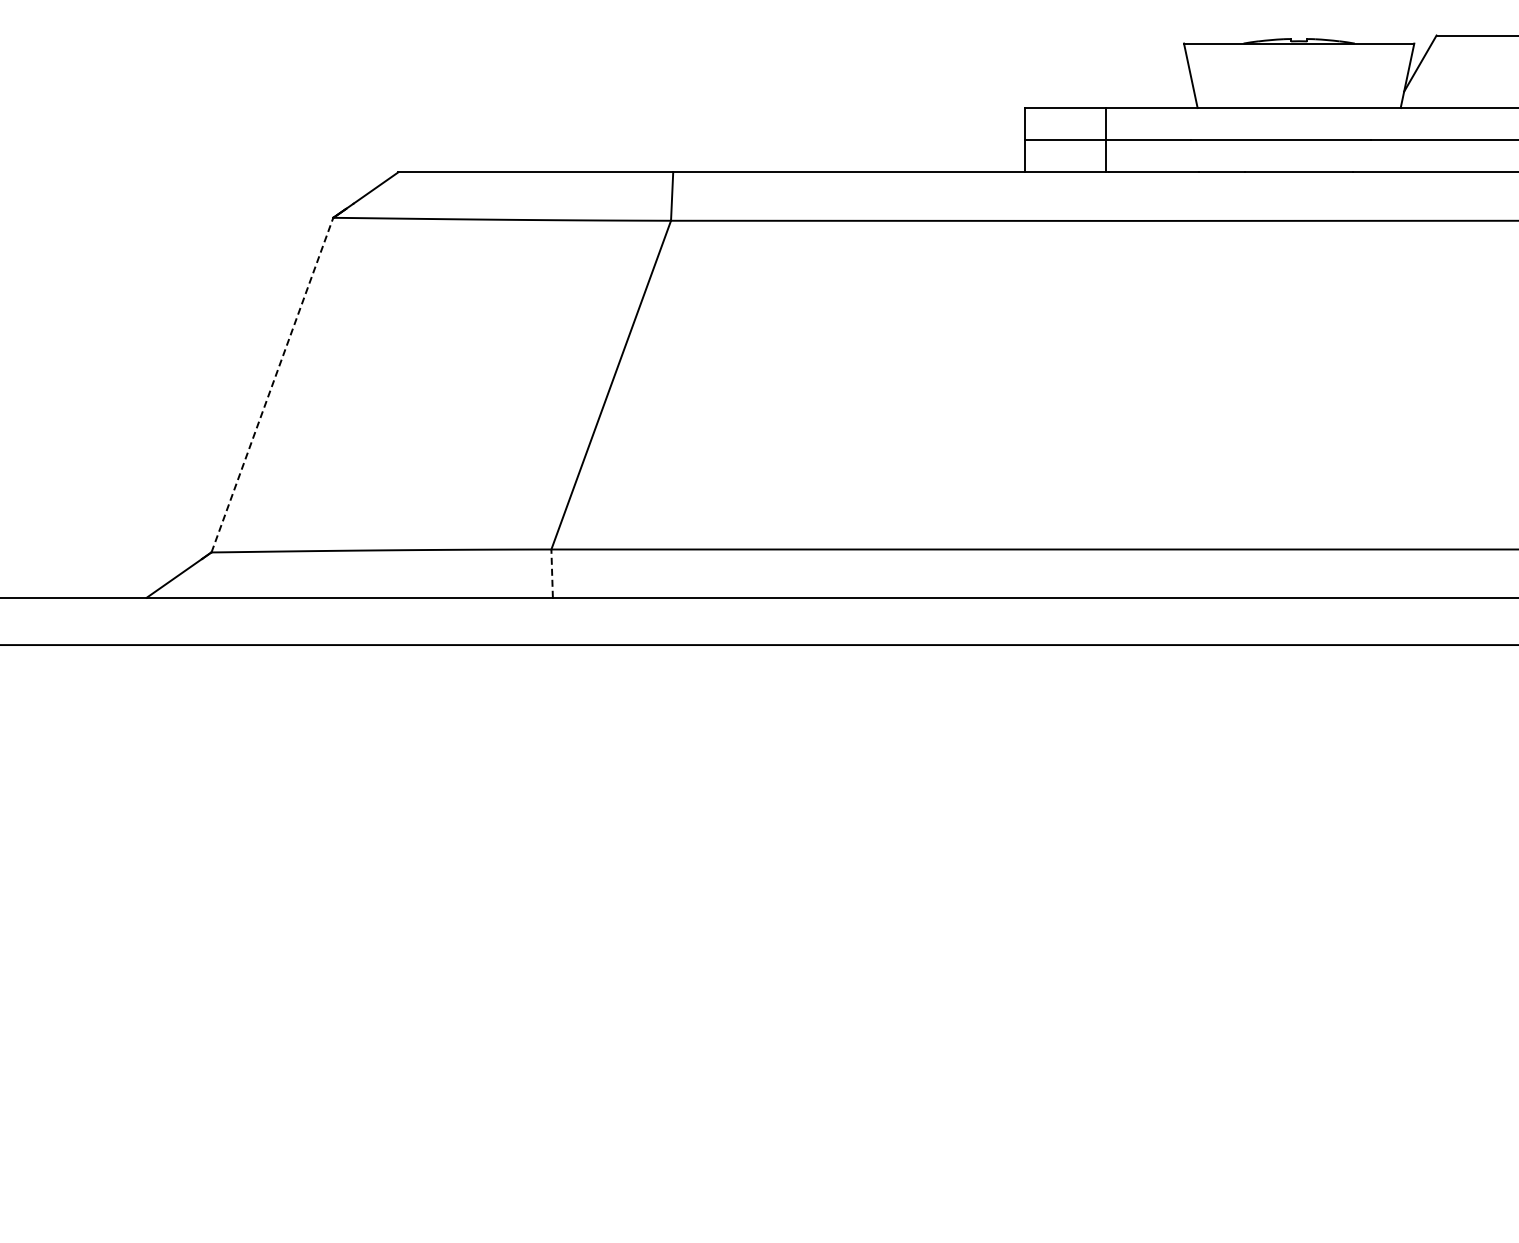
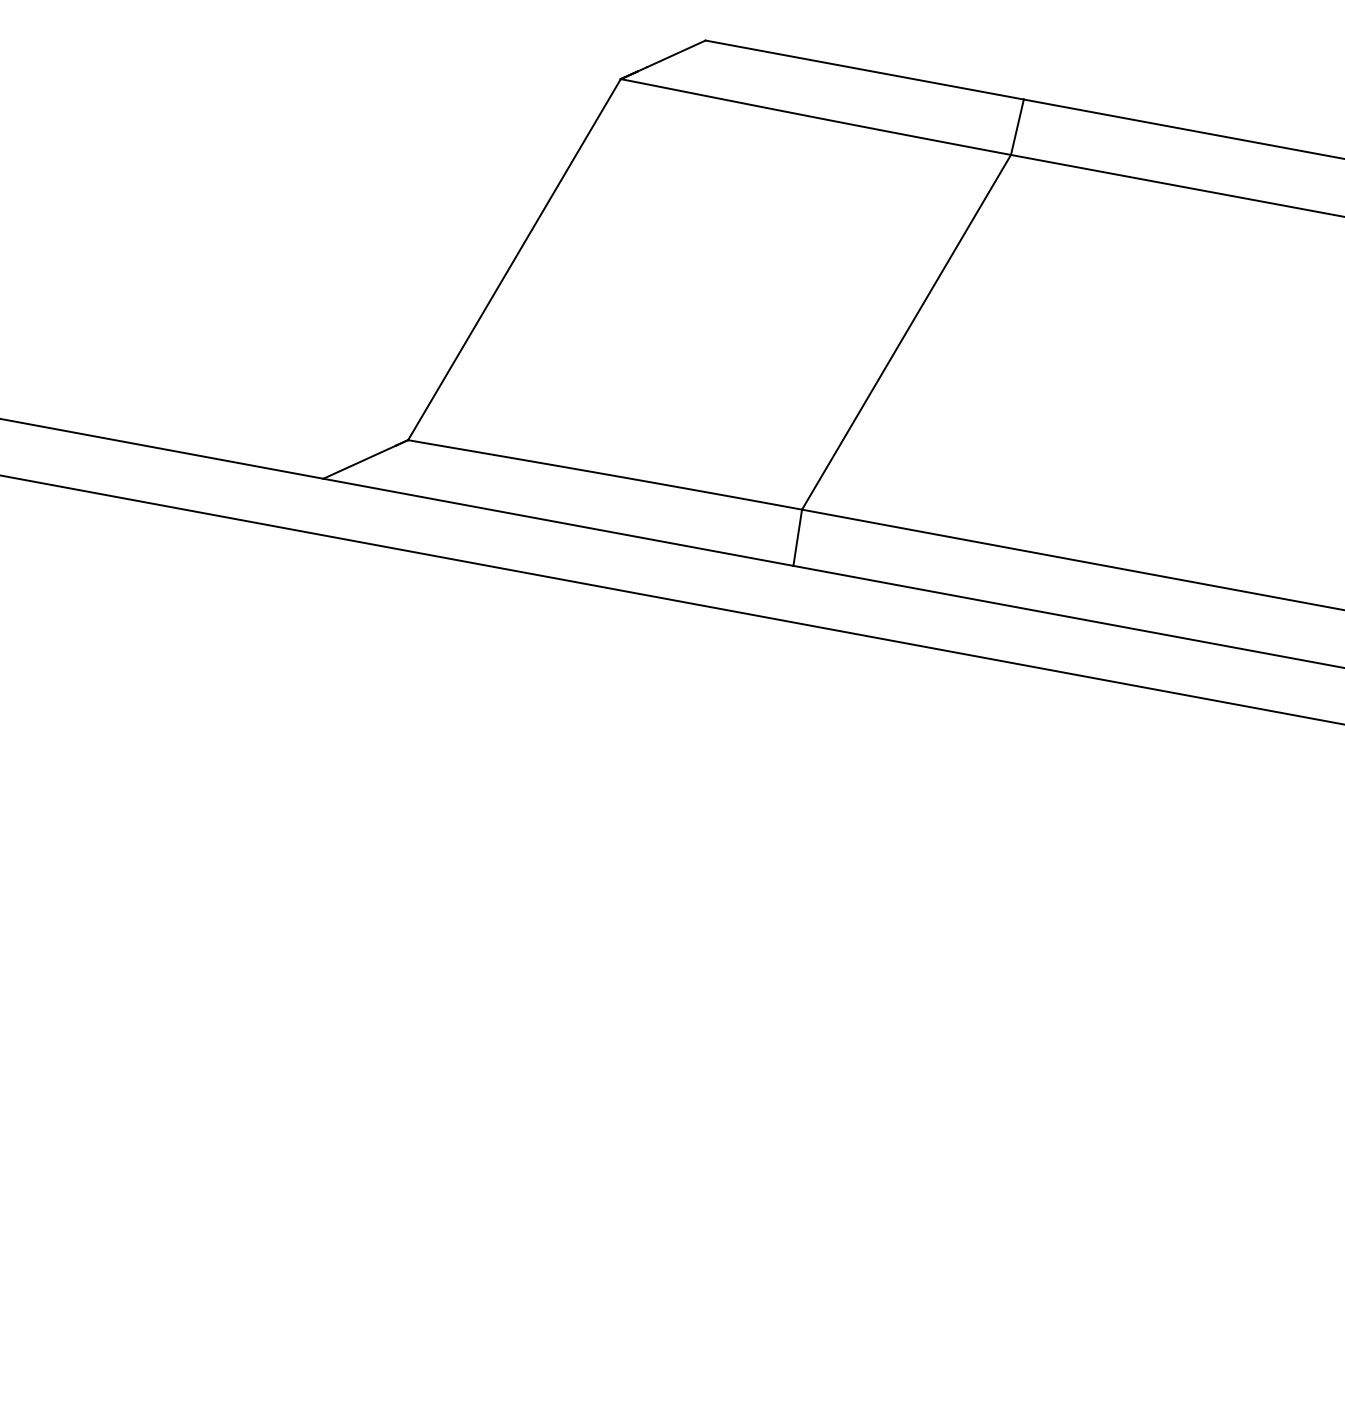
line: (272, 385) -> (514, 260), dashed -> solid
line: (552, 573) -> (798, 537), dashed -> solid

